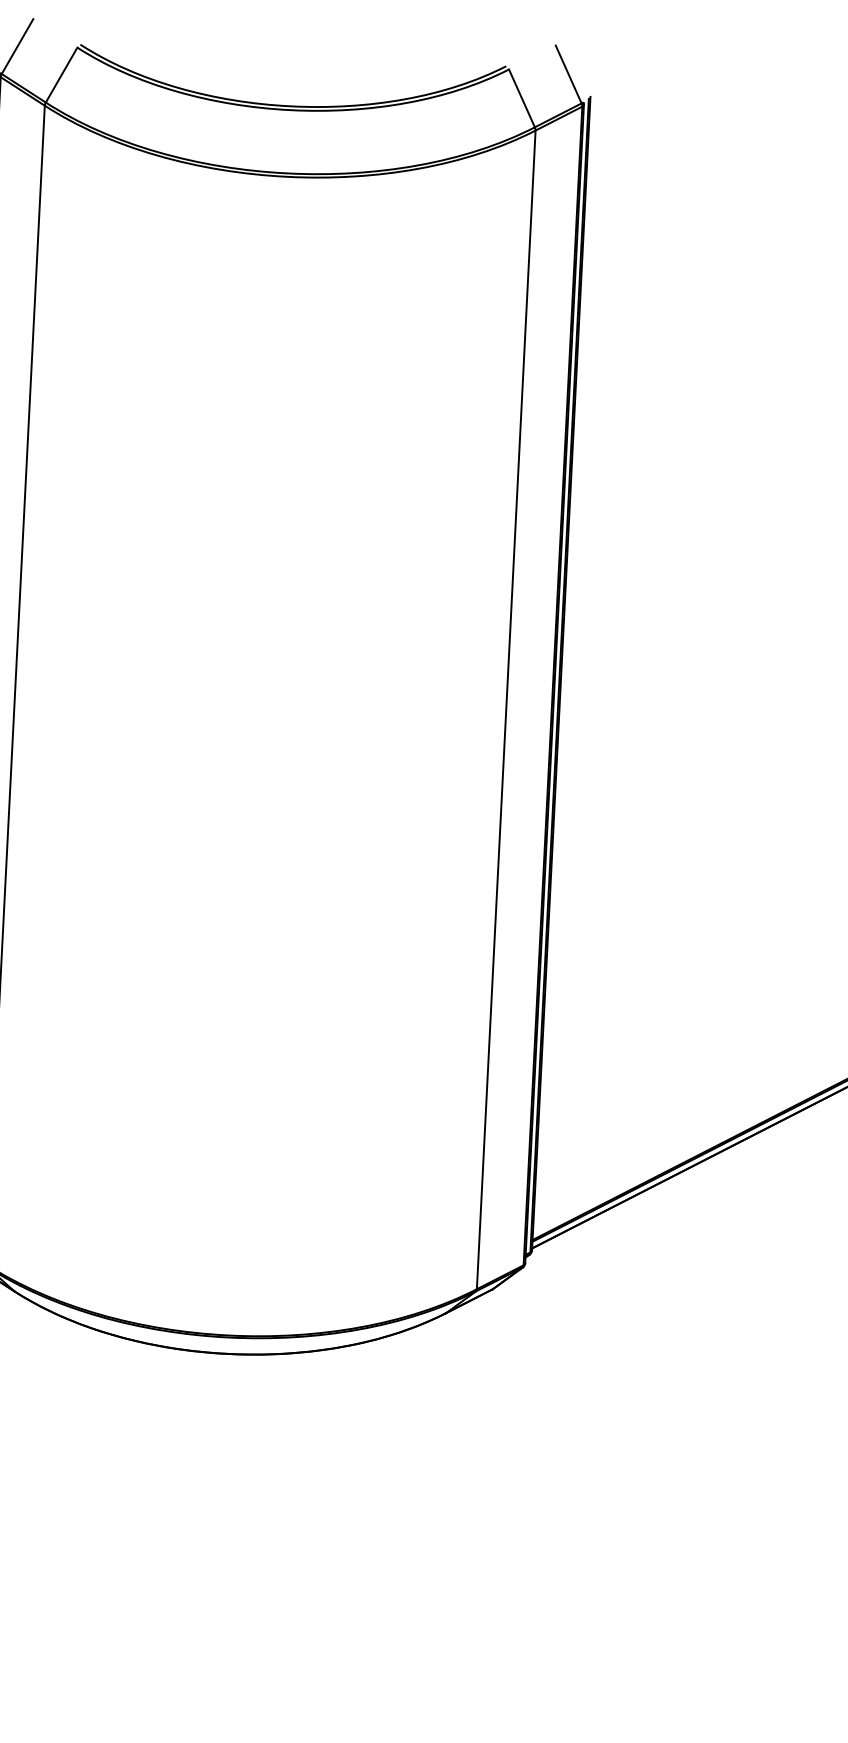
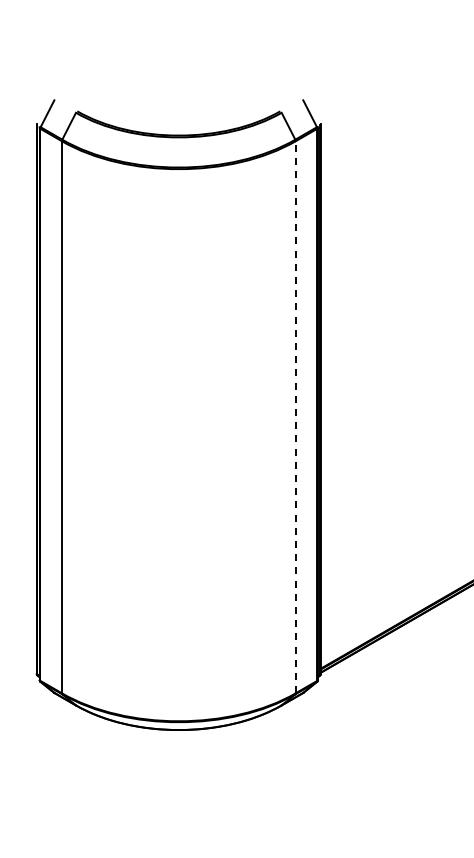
line: (505, 708) -> (295, 416), solid -> dashed

